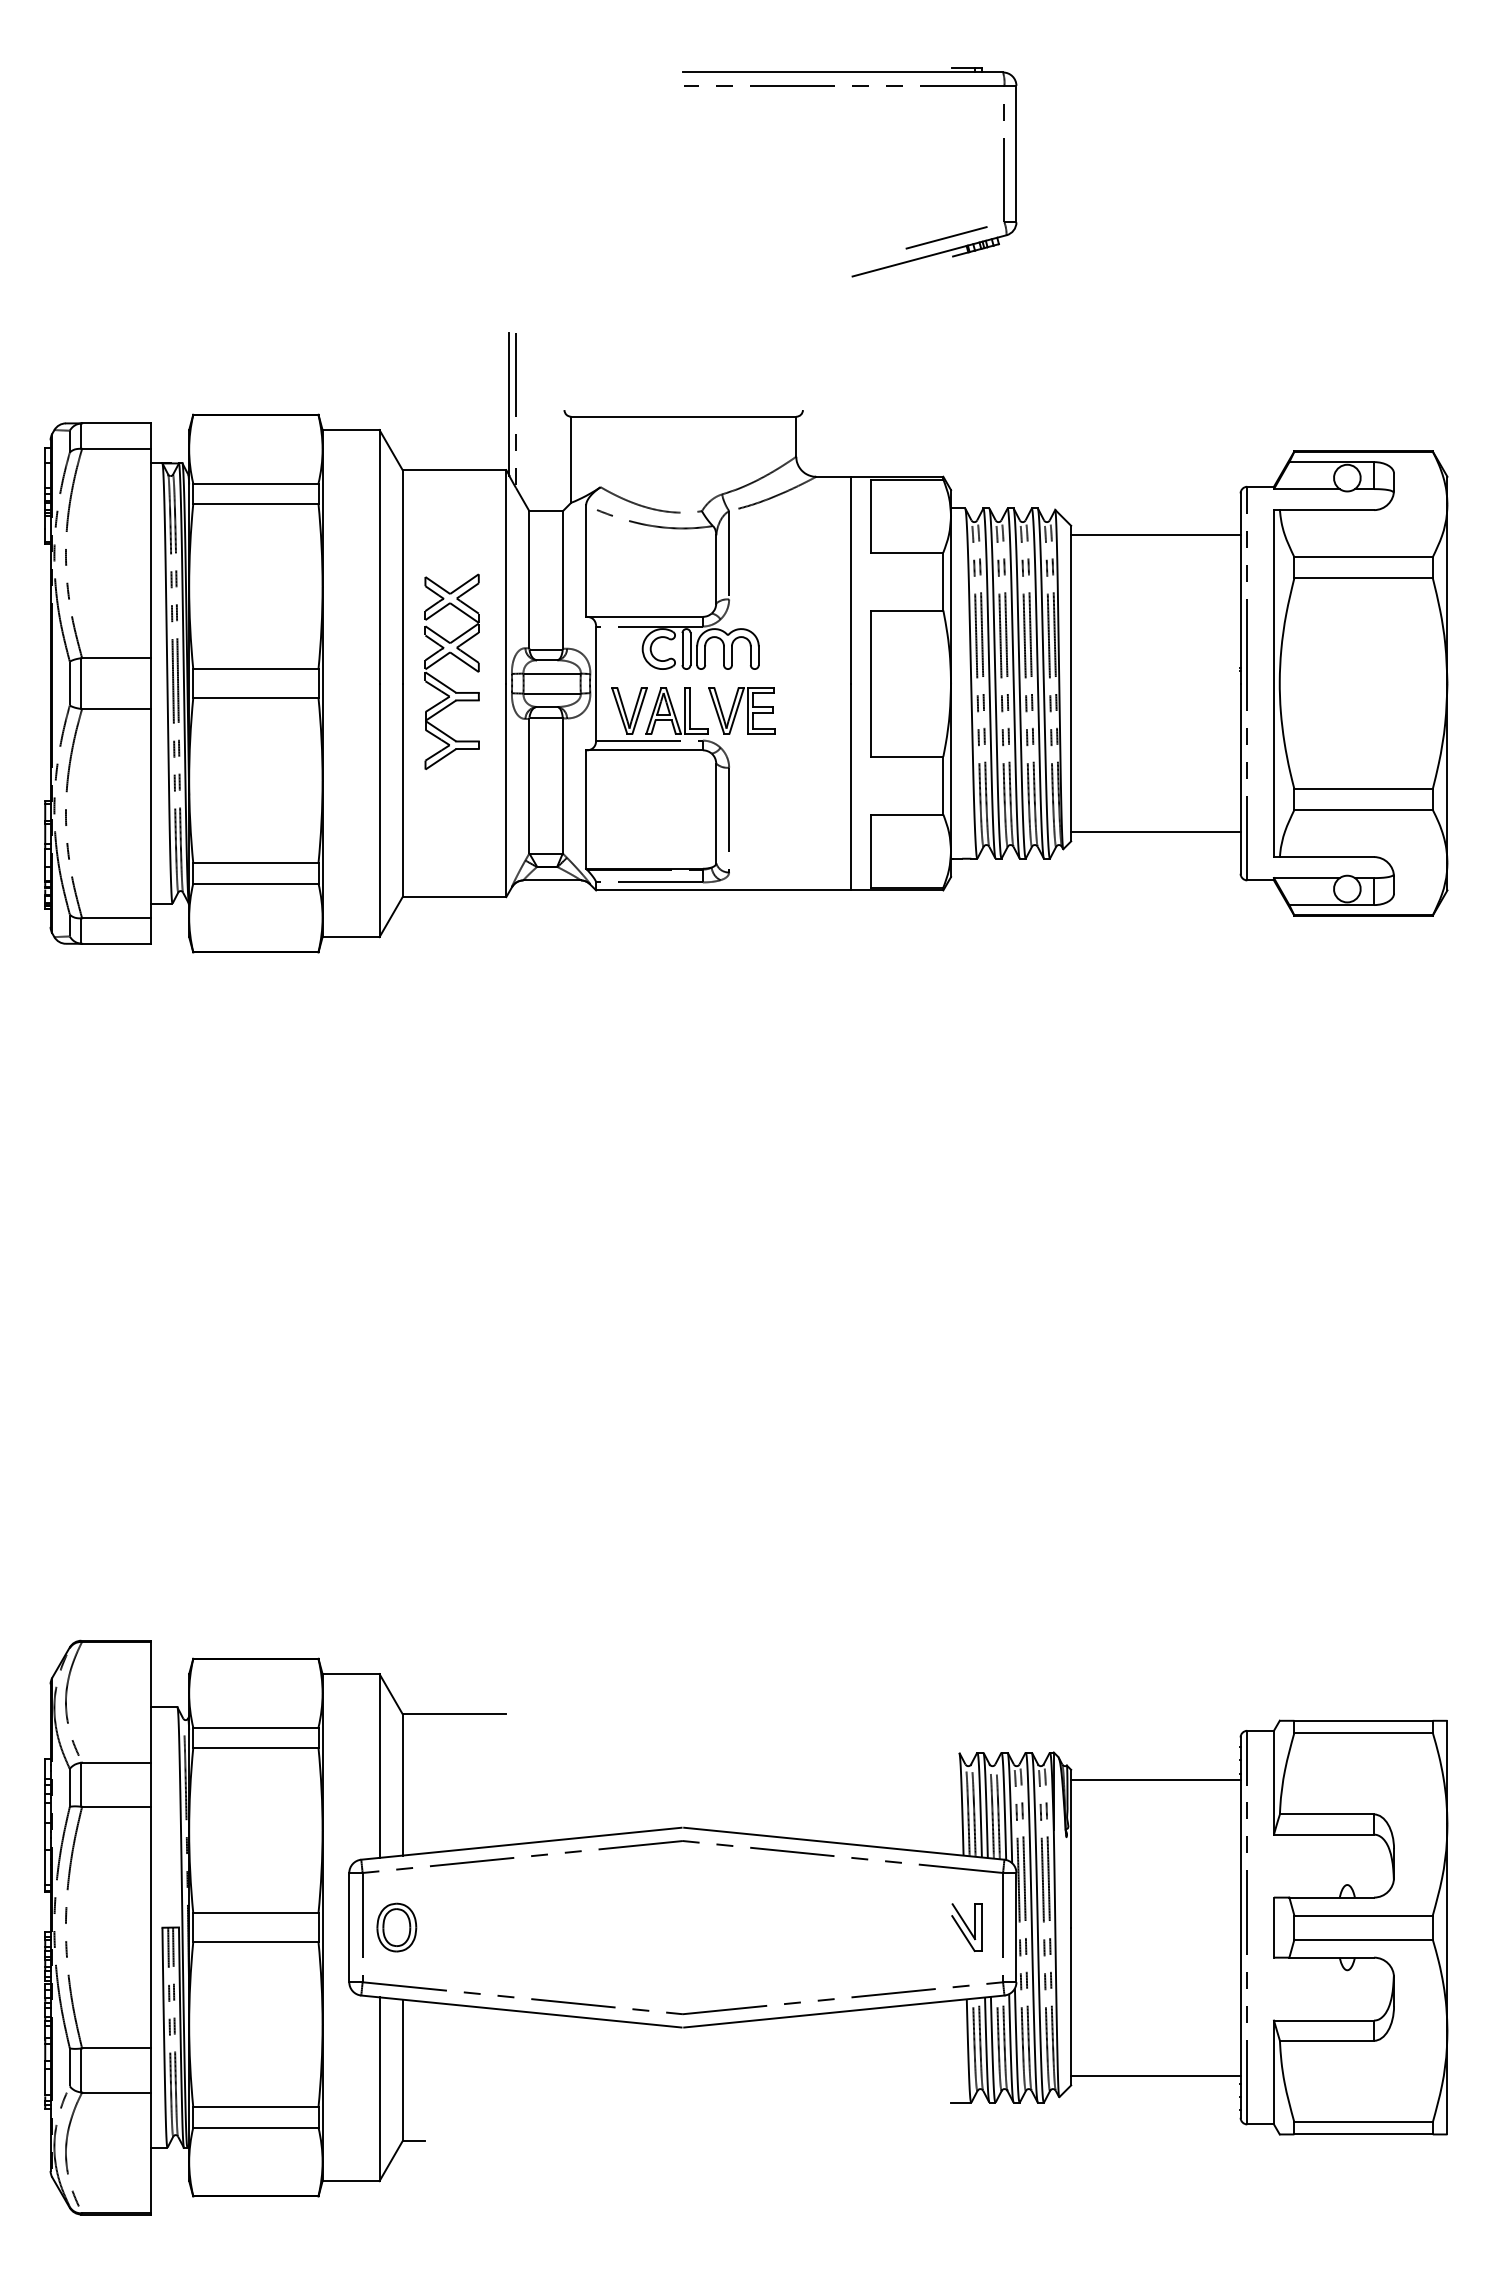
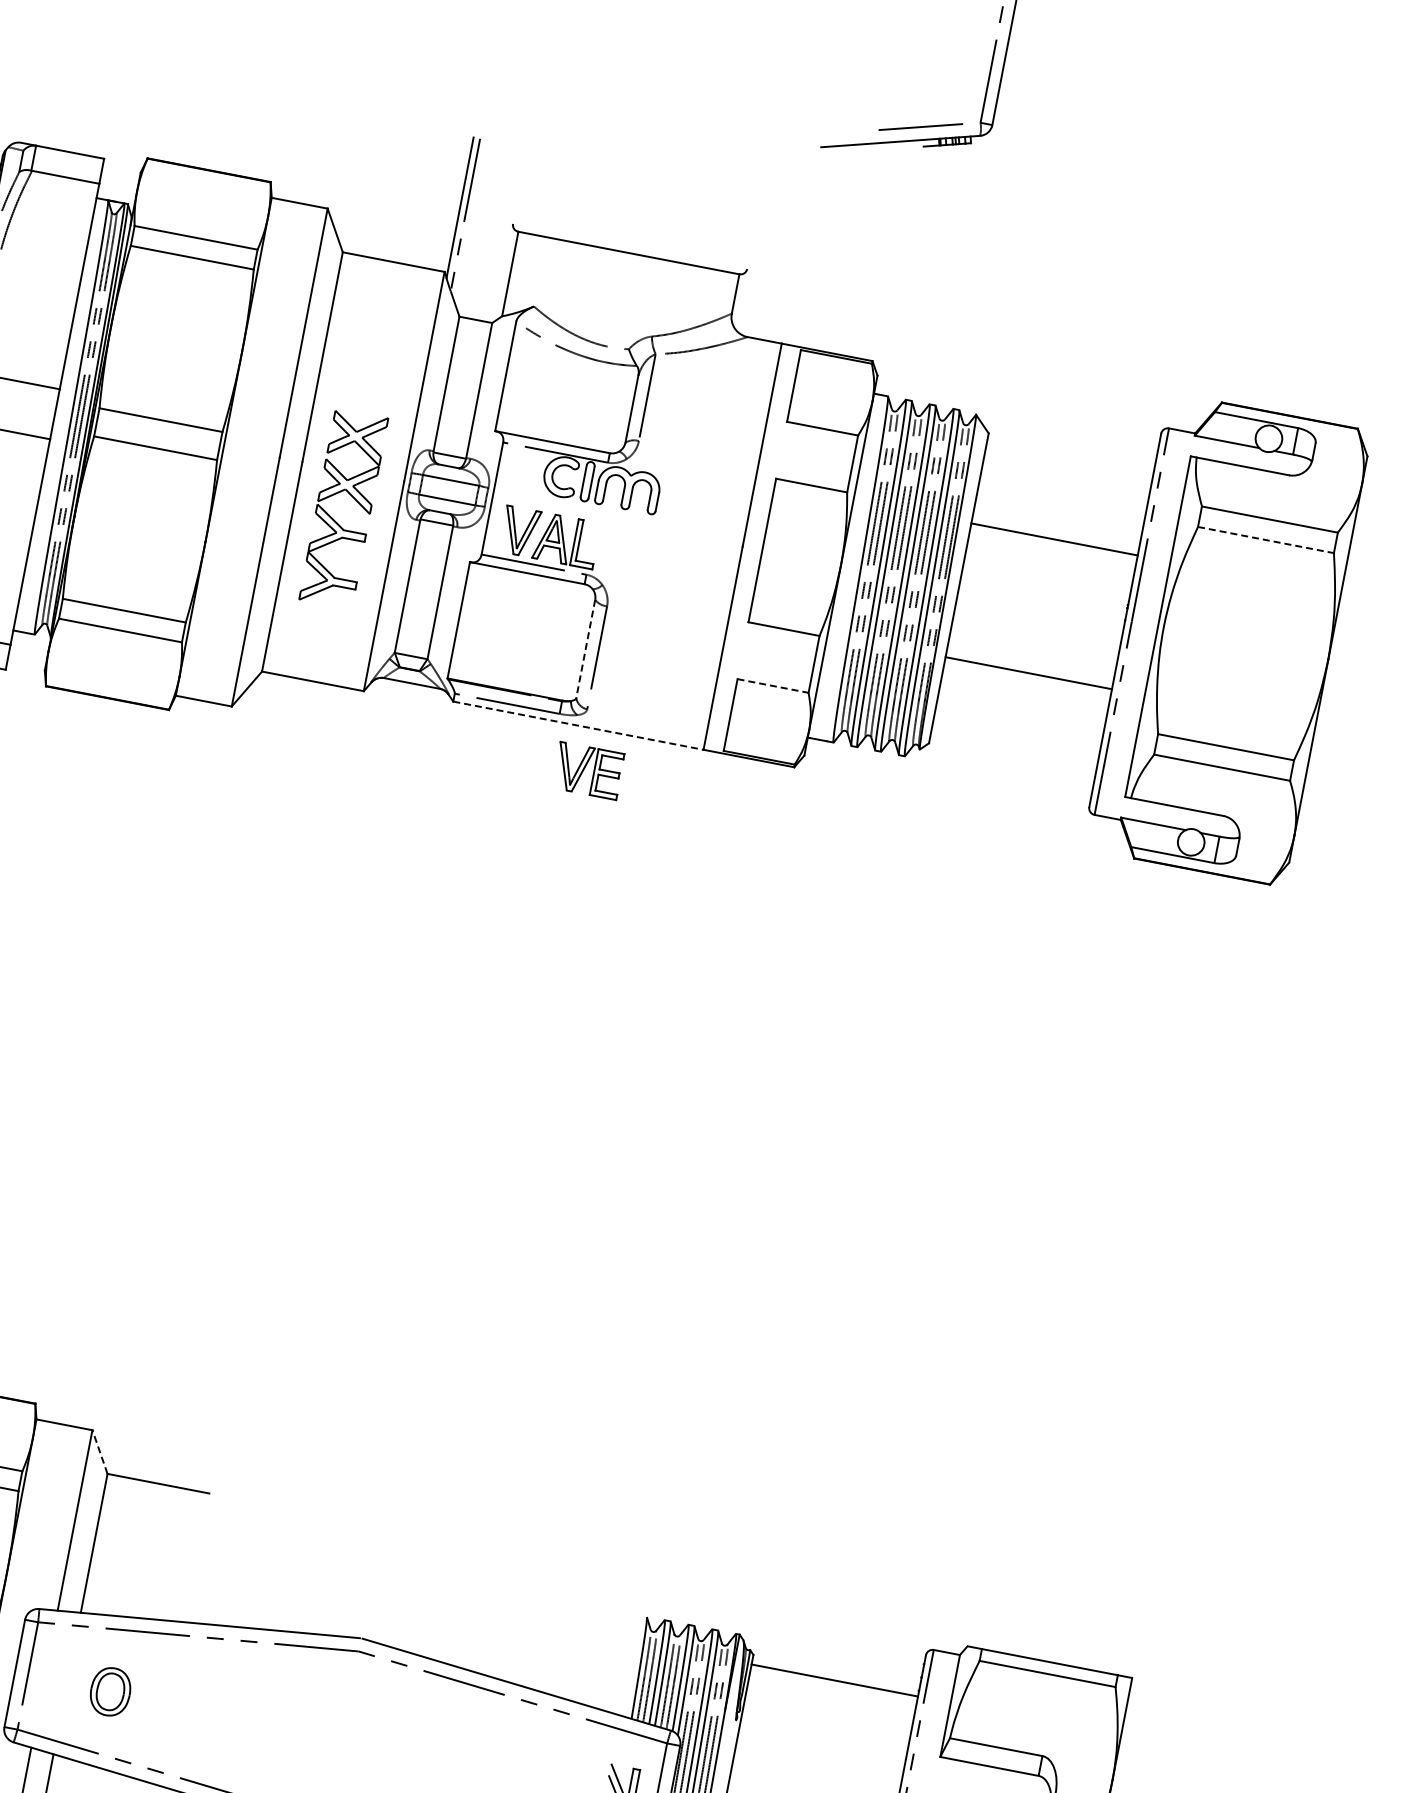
line: (1155, 535) -> (1054, 539), moved
line: (1364, 578) -> (1266, 540), solid -> dashed
part: (458, 659) -> (352, 497), moved
part: (741, 710) -> (588, 770), moved
line: (716, 813) -> (586, 648), solid -> dashed
line: (907, 814) -> (773, 685), solid -> dashed
line: (1155, 831) -> (1028, 672), moved
line: (724, 890) -> (579, 725), solid -> dashed
line: (390, 1693) -> (99, 1451), solid -> dashed
part: (396, 1927) -> (110, 1691), moved

